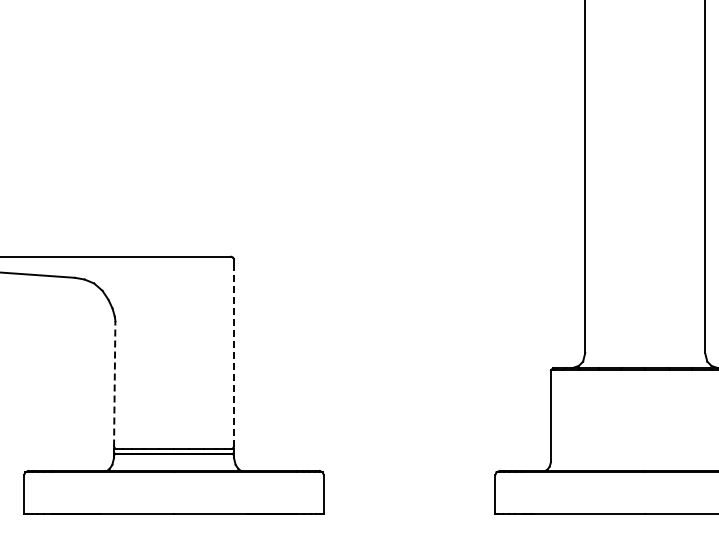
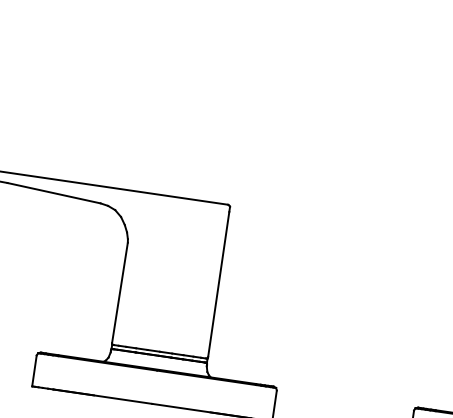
line: (233, 355) -> (218, 284), dashed -> solid
line: (114, 383) -> (119, 292), dashed -> solid

